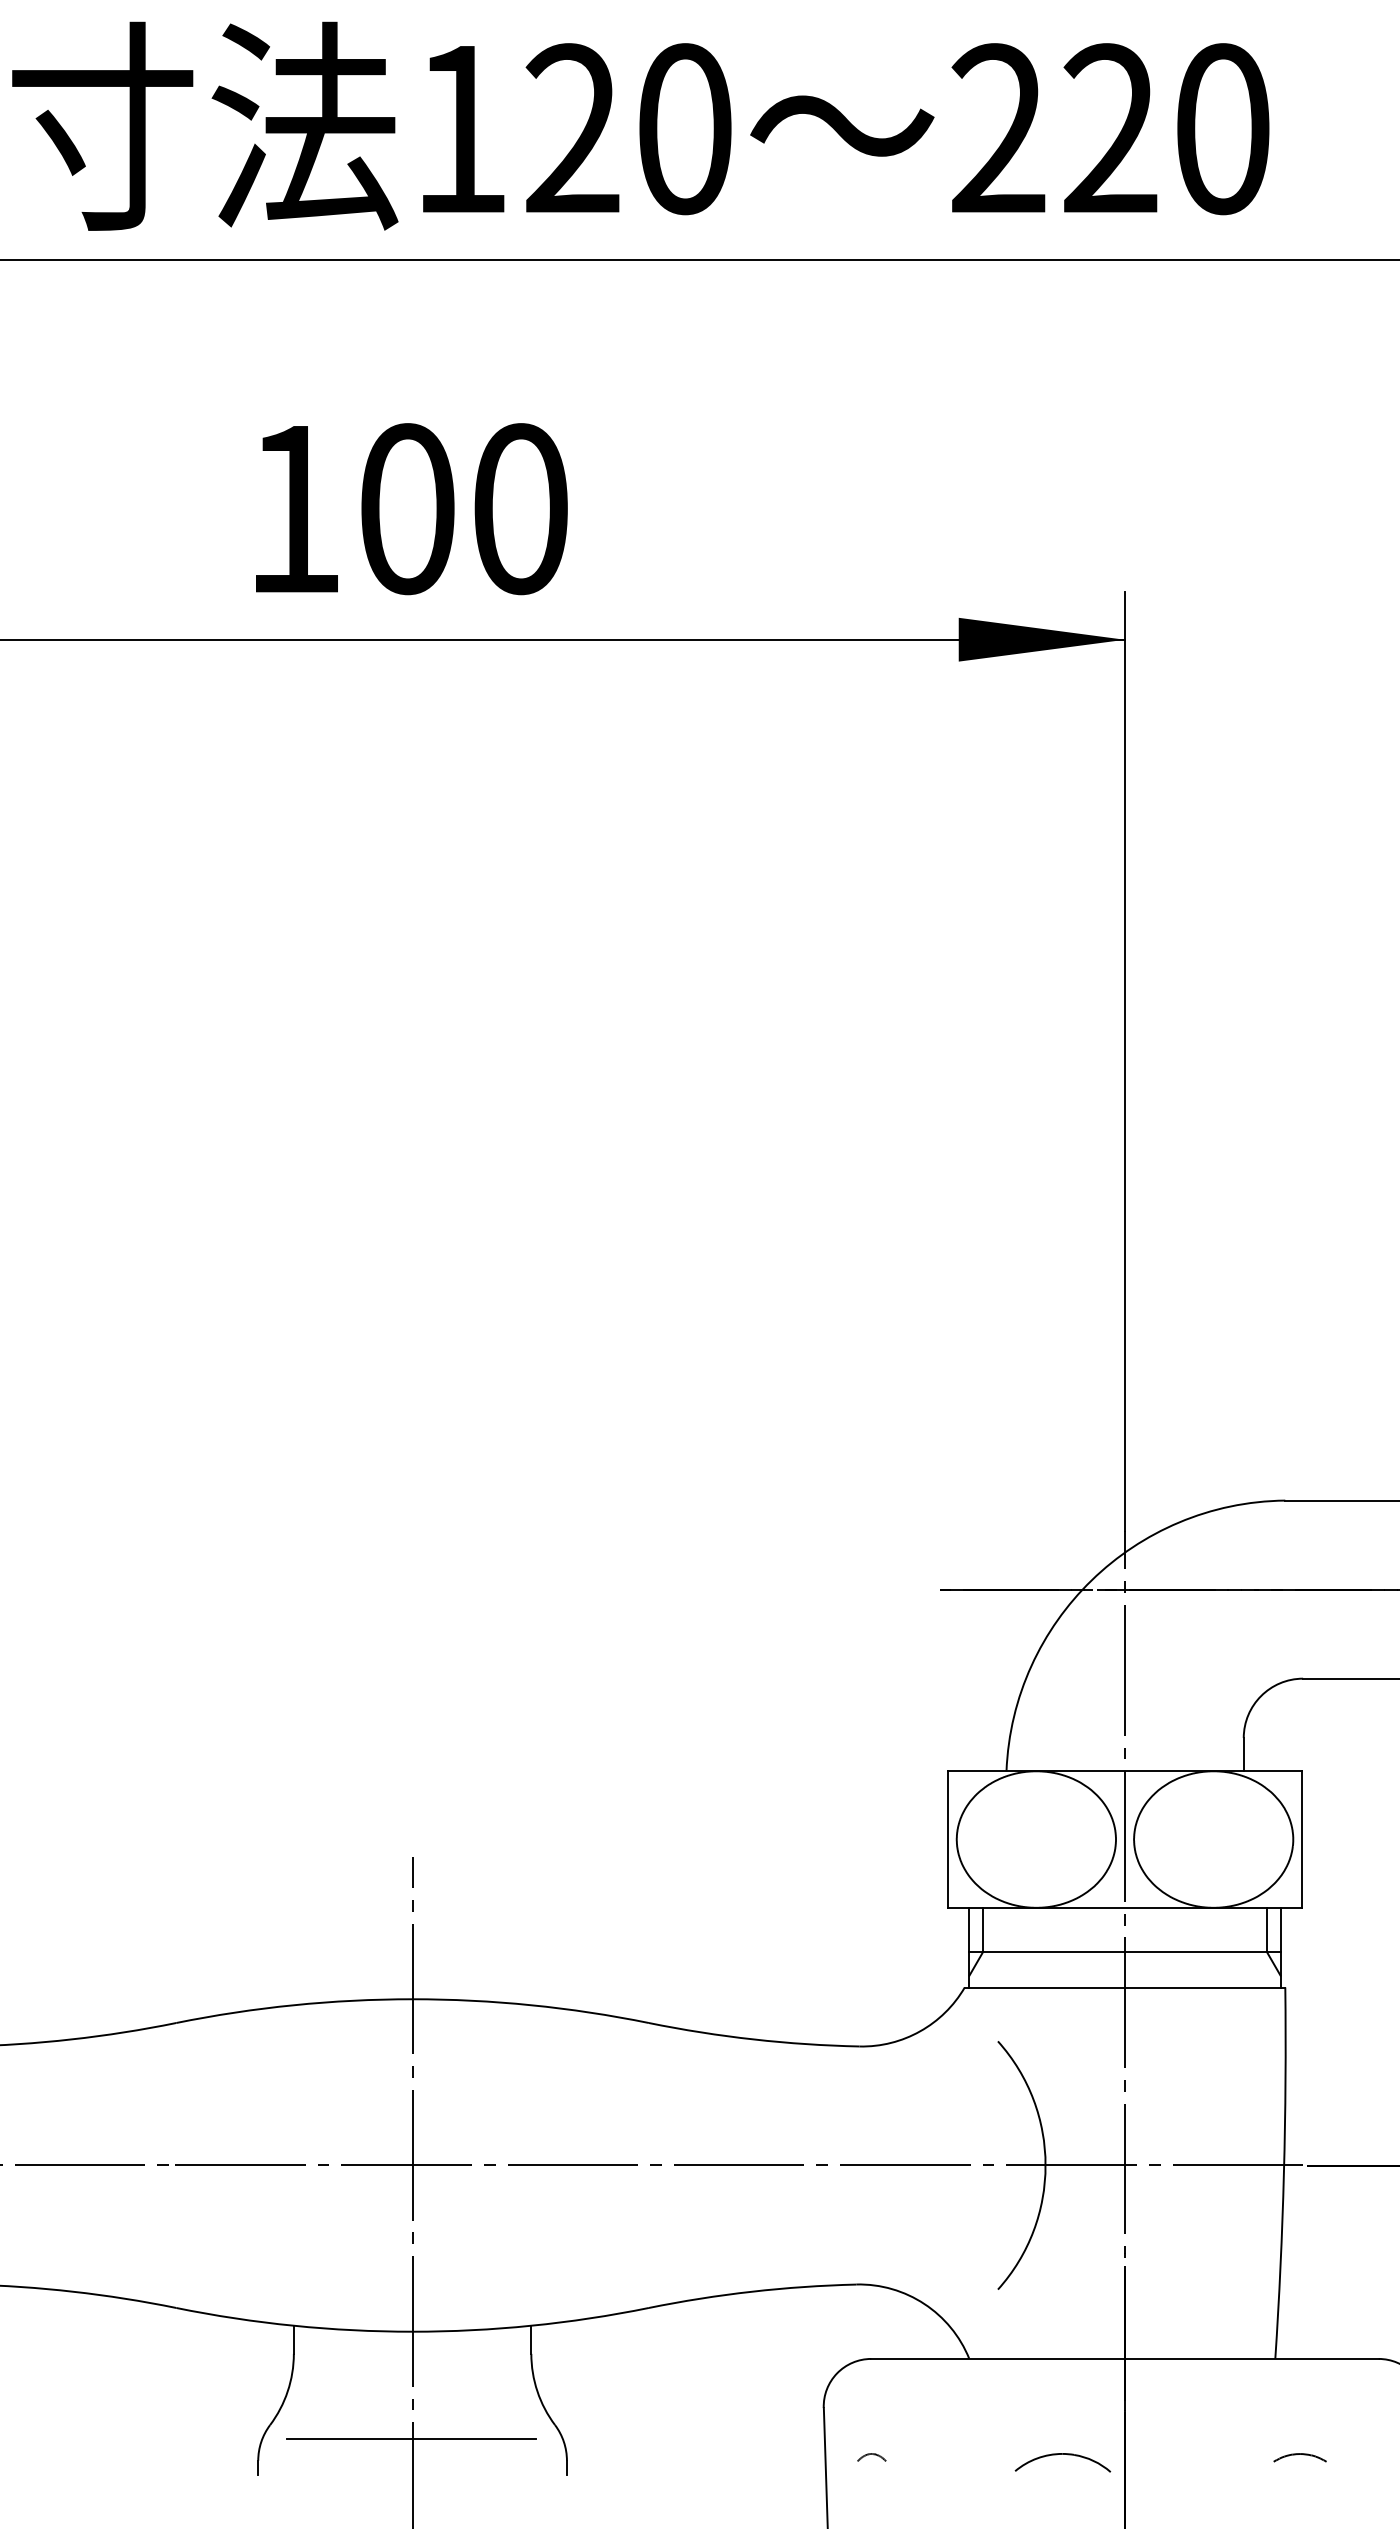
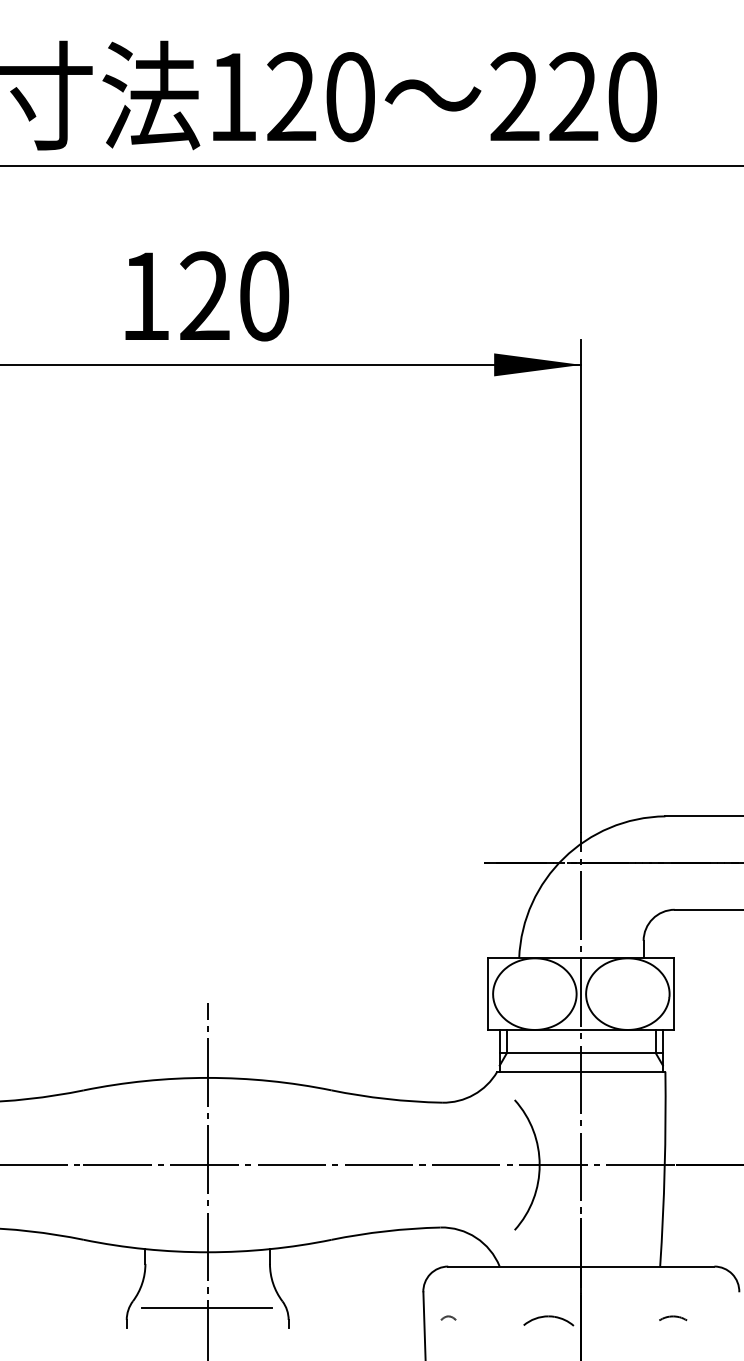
text: (406, 509) -> (204, 296), 100 -> 120

